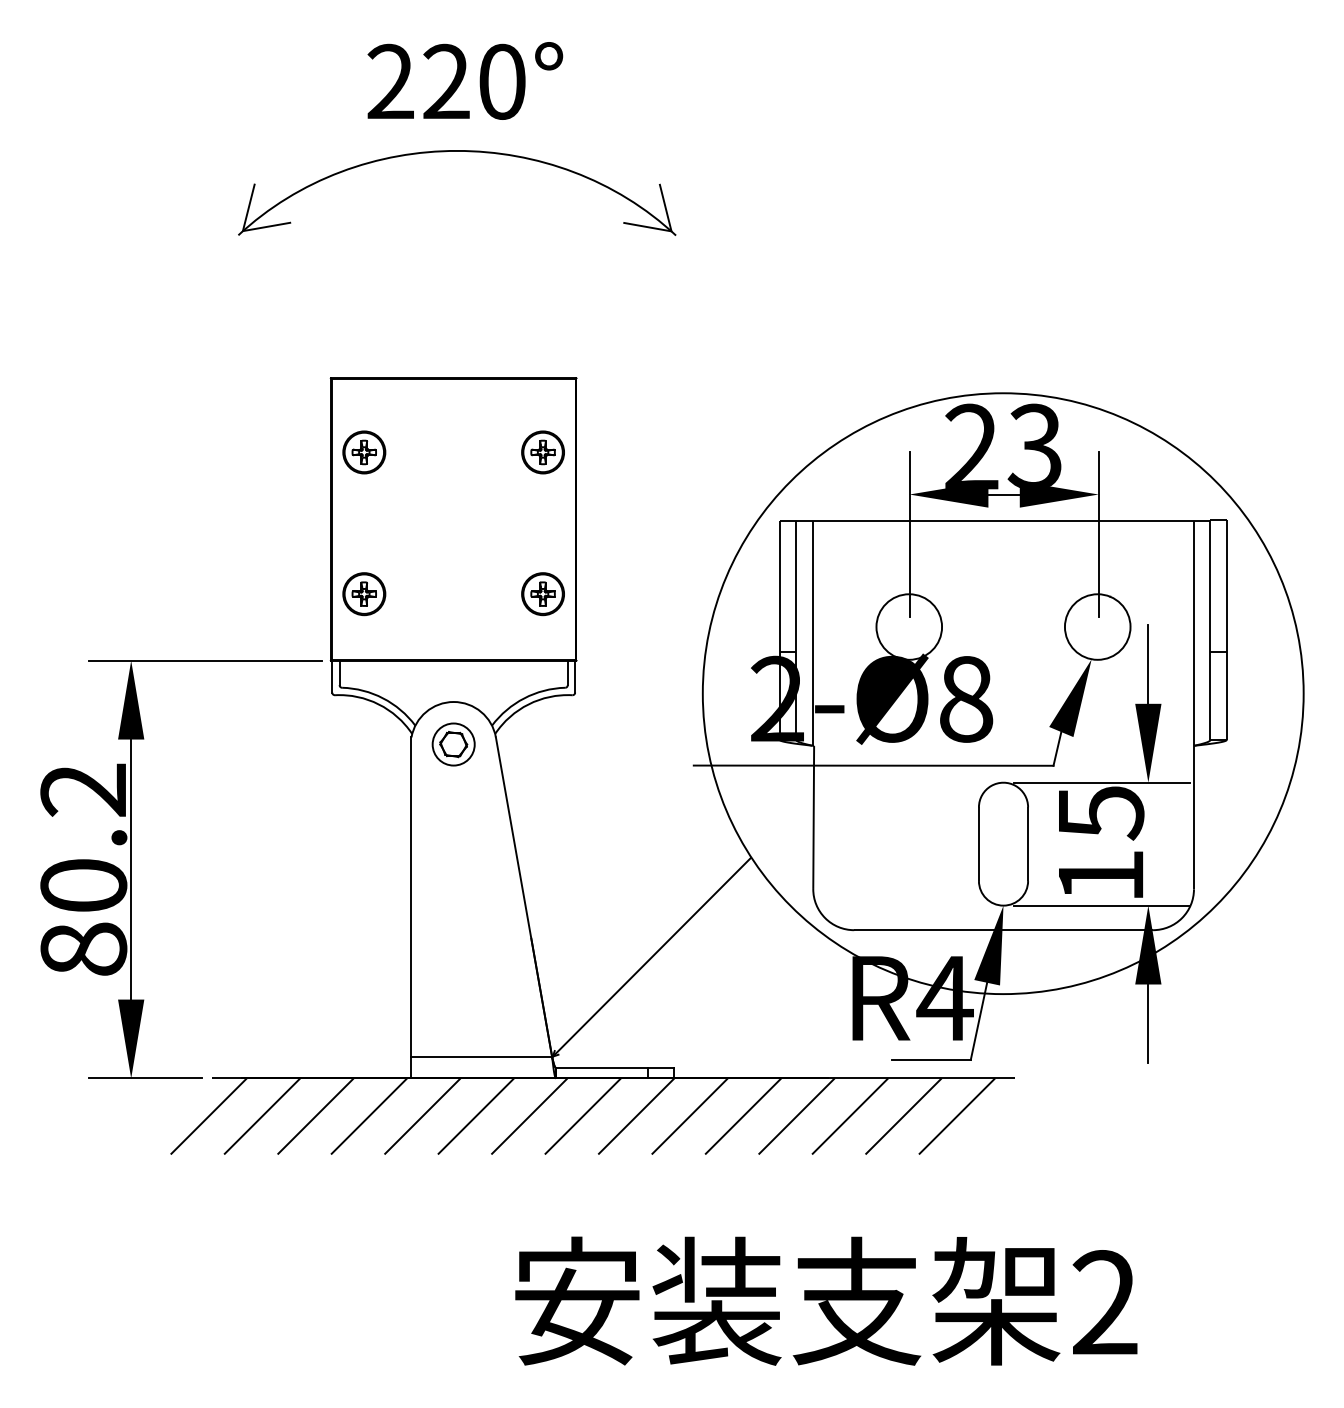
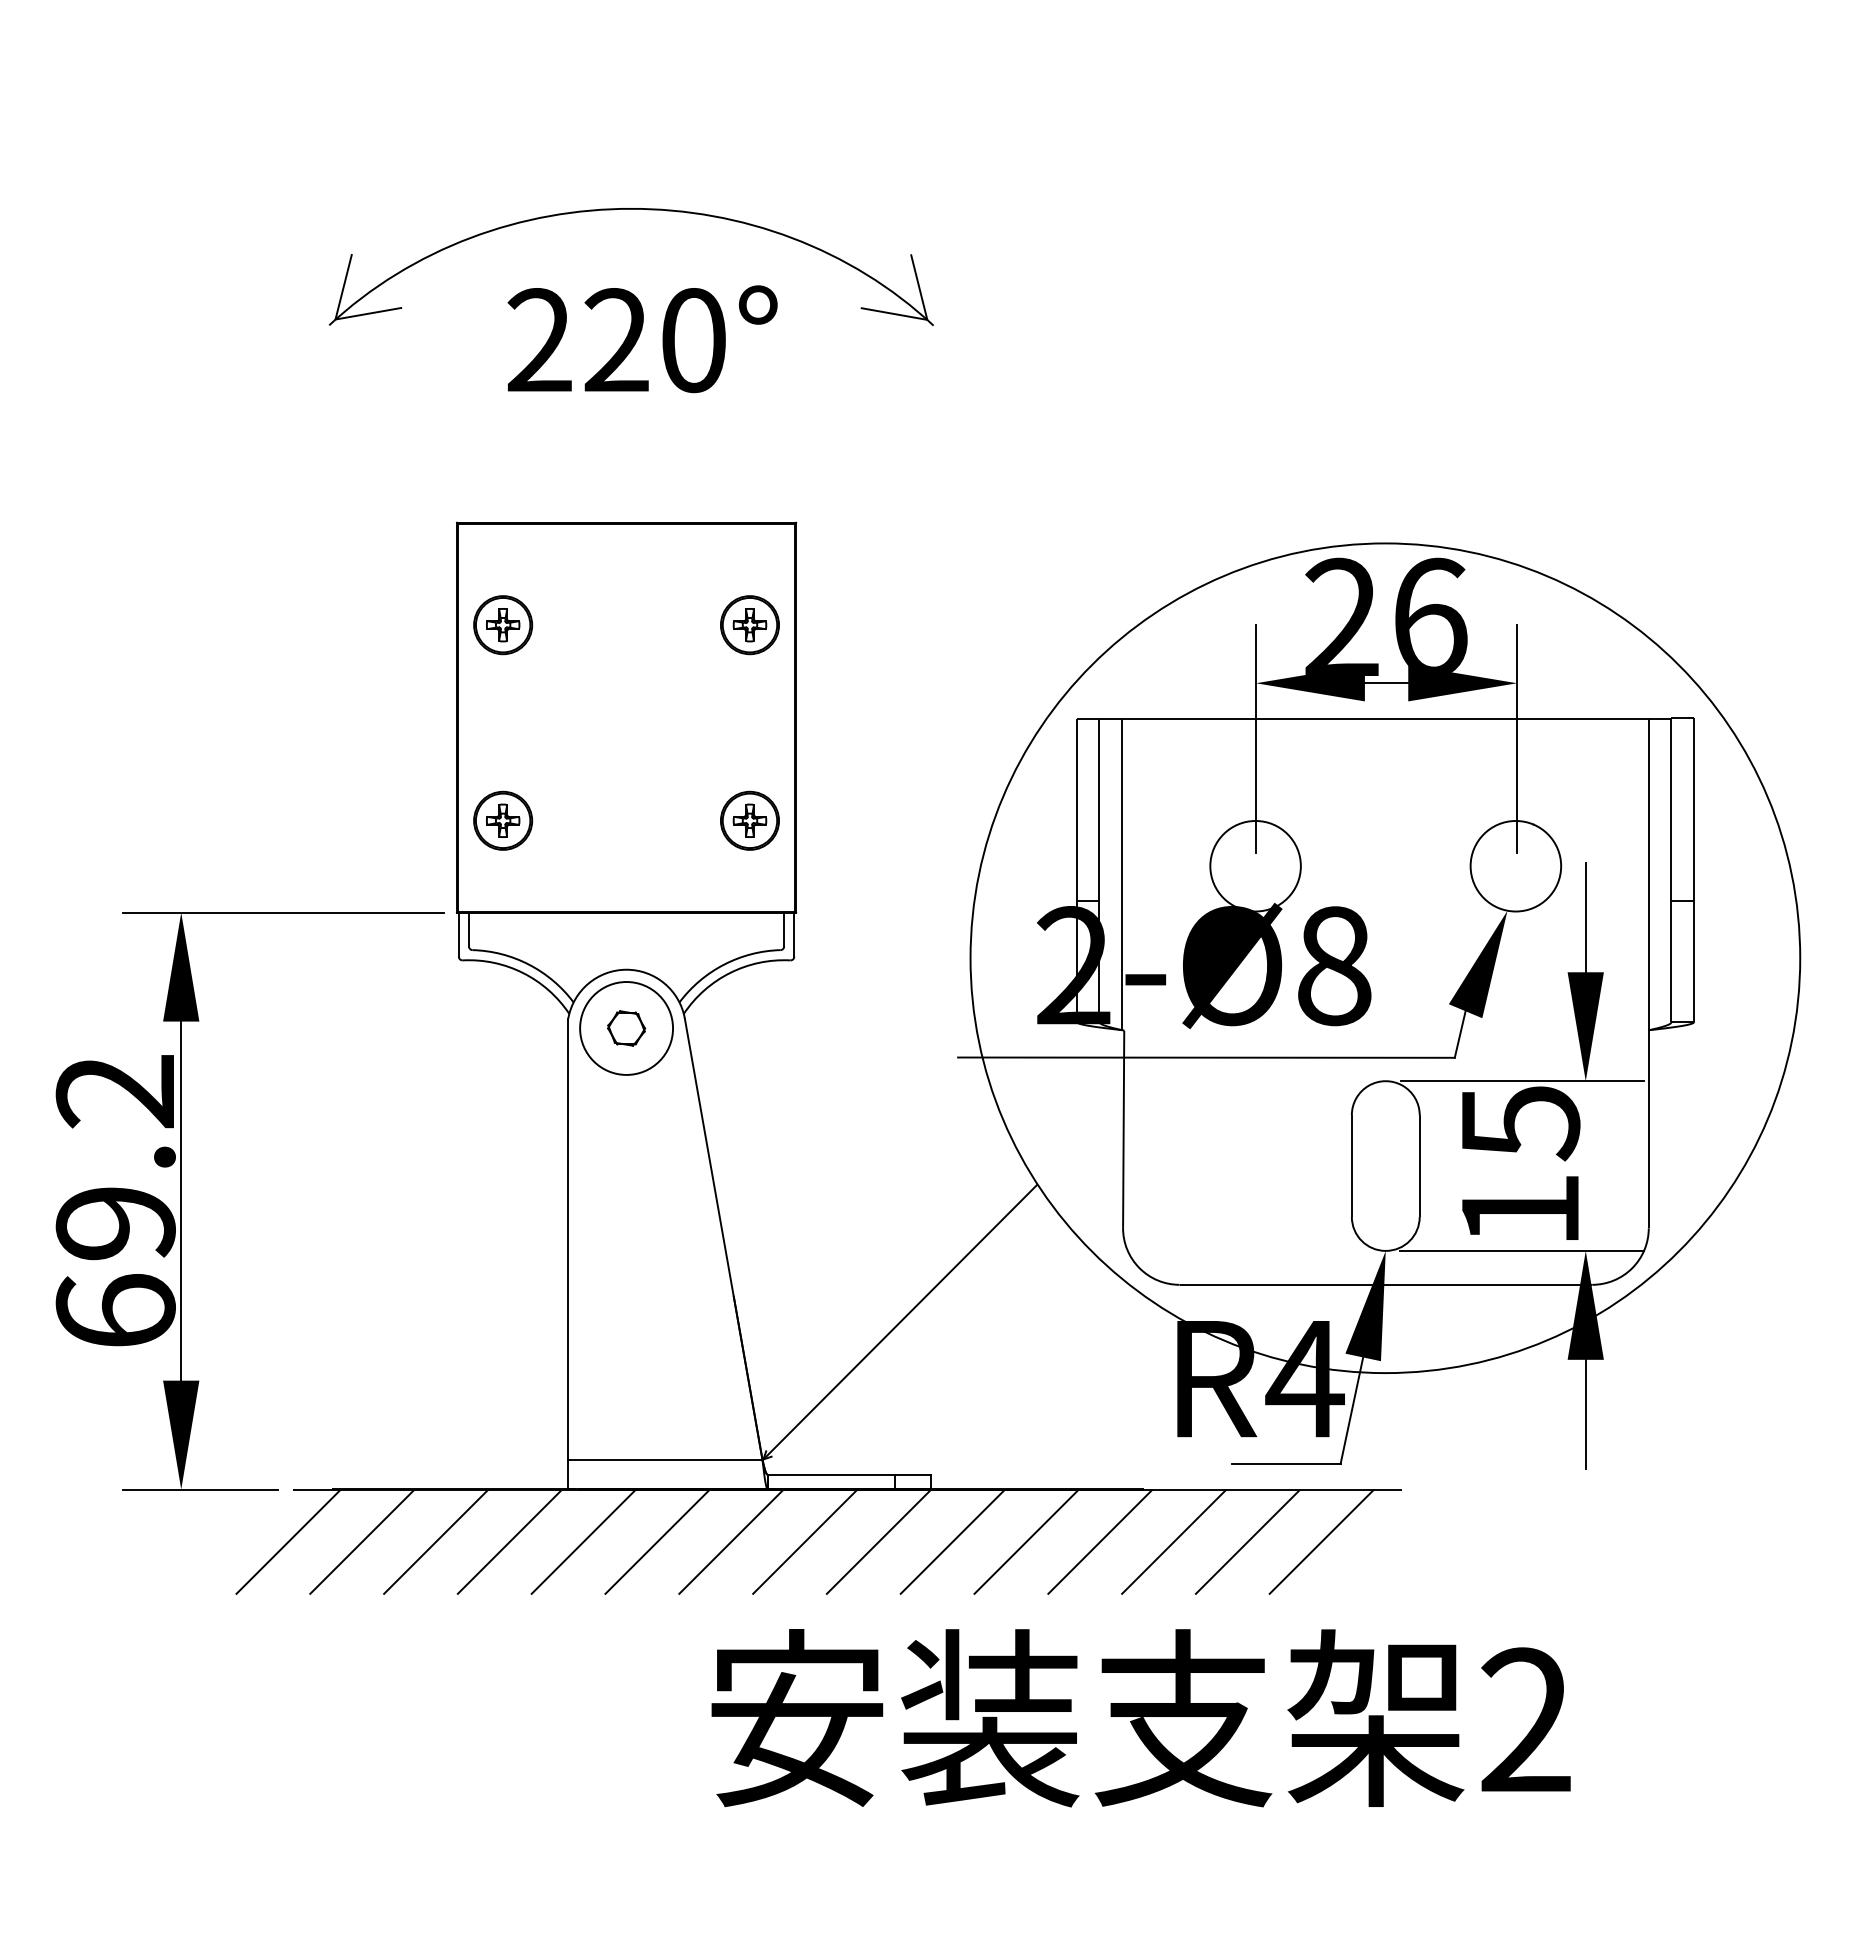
text: (465, 81) -> (642, 339), moved
text: (1035, 445) -> (1429, 615), 23 -> 26
circle: (453, 744) -> (626, 1028), size x1.6
text: (83, 917) -> (115, 1267), 80.2 -> 69.2
text: (825, 1301) -> (1140, 1718), moved

